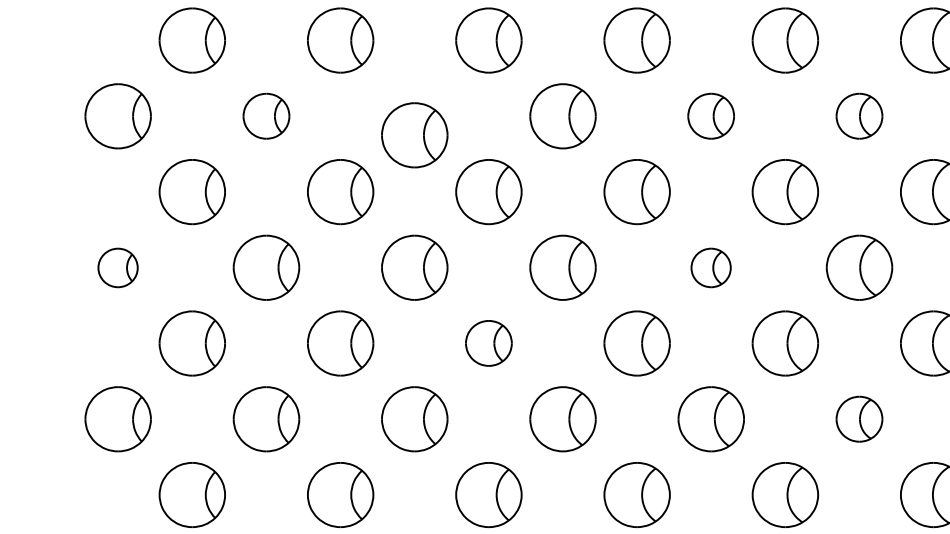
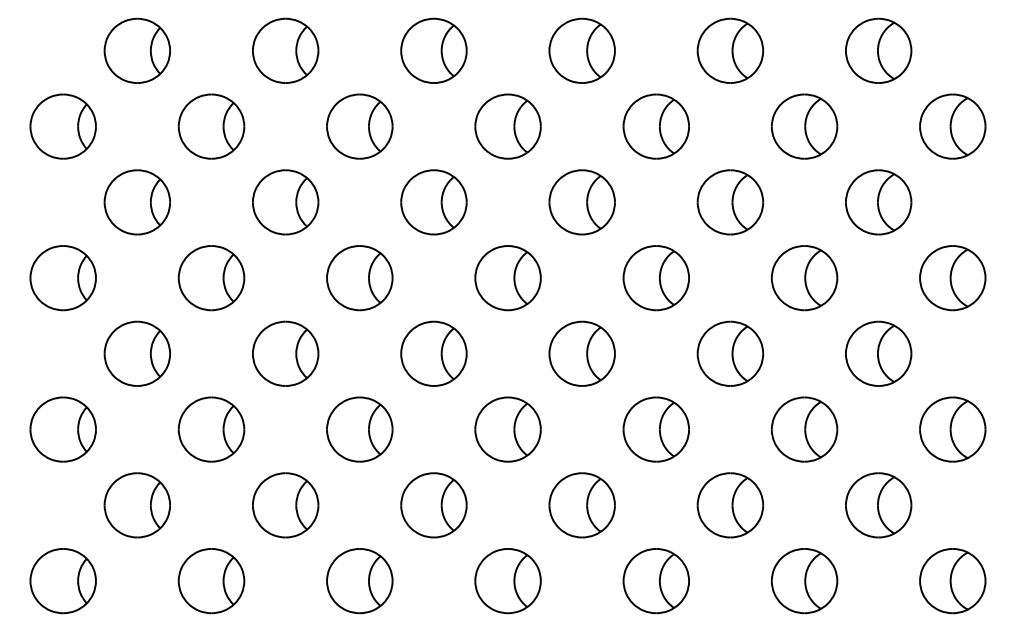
part: (266, 116) -> (211, 126), size x1.43
part: (710, 116) -> (655, 126), size x1.43
part: (859, 116) -> (804, 126), size x1.43
part: (414, 135) -> (359, 126), moved
part: (117, 268) -> (62, 278), size x1.67
part: (710, 268) -> (655, 278), size x1.67
part: (488, 343) -> (433, 353), size x1.43
part: (859, 419) -> (804, 429), size x1.43

